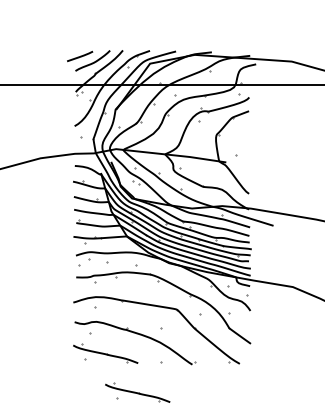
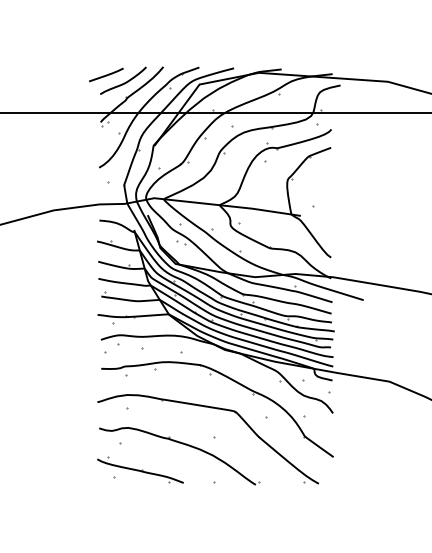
part: (137, 392) -> (182, 521), removed

